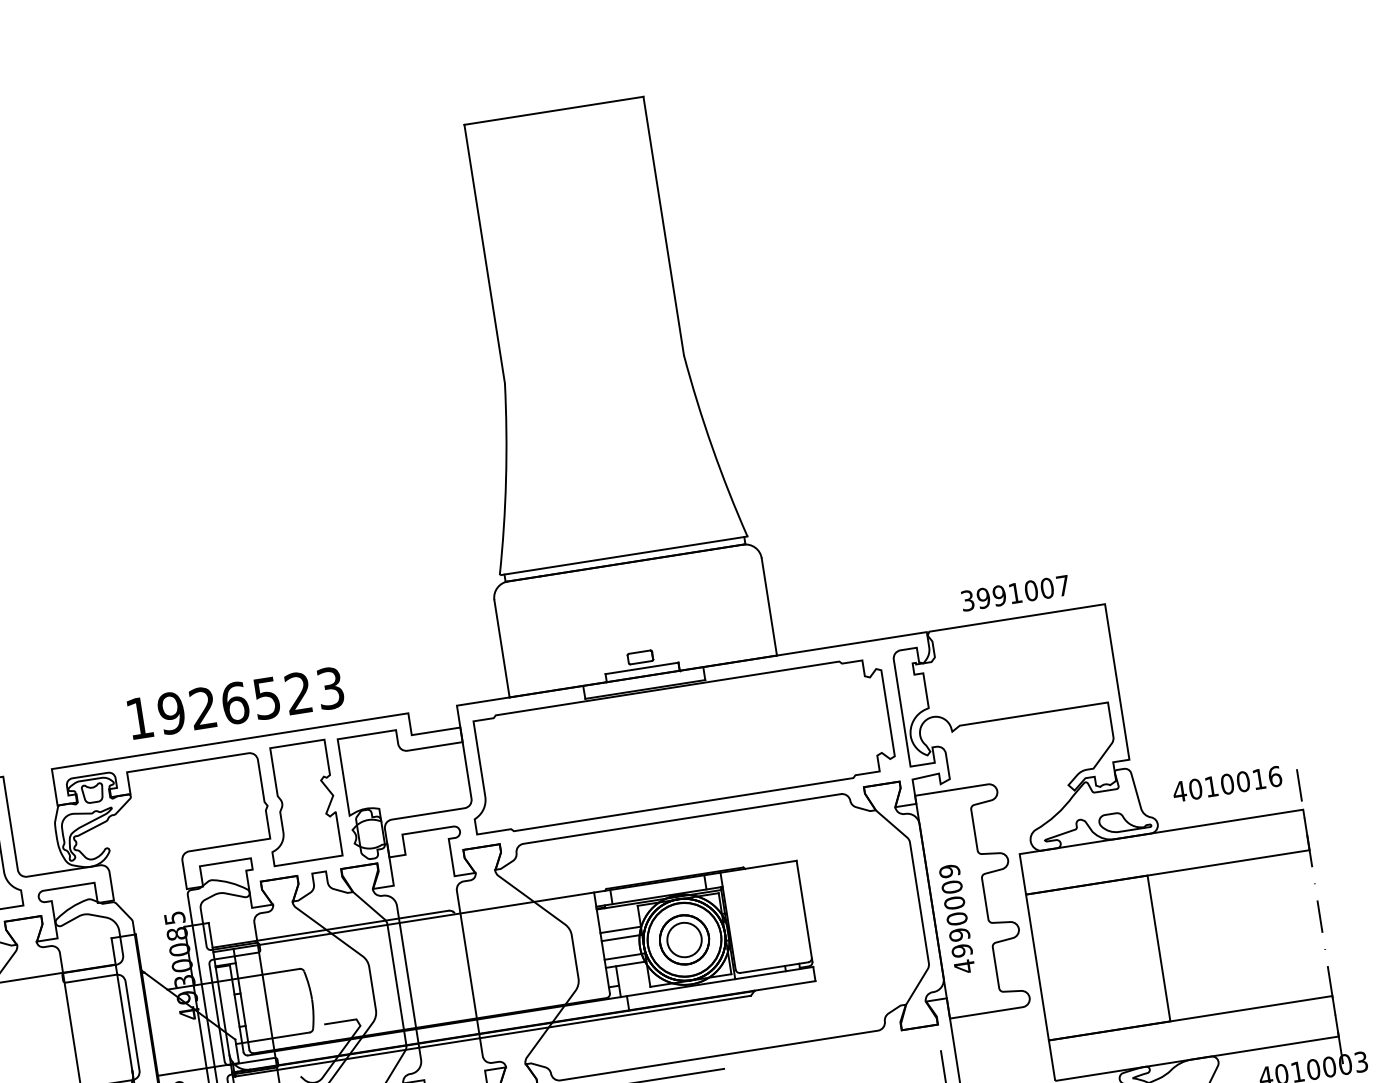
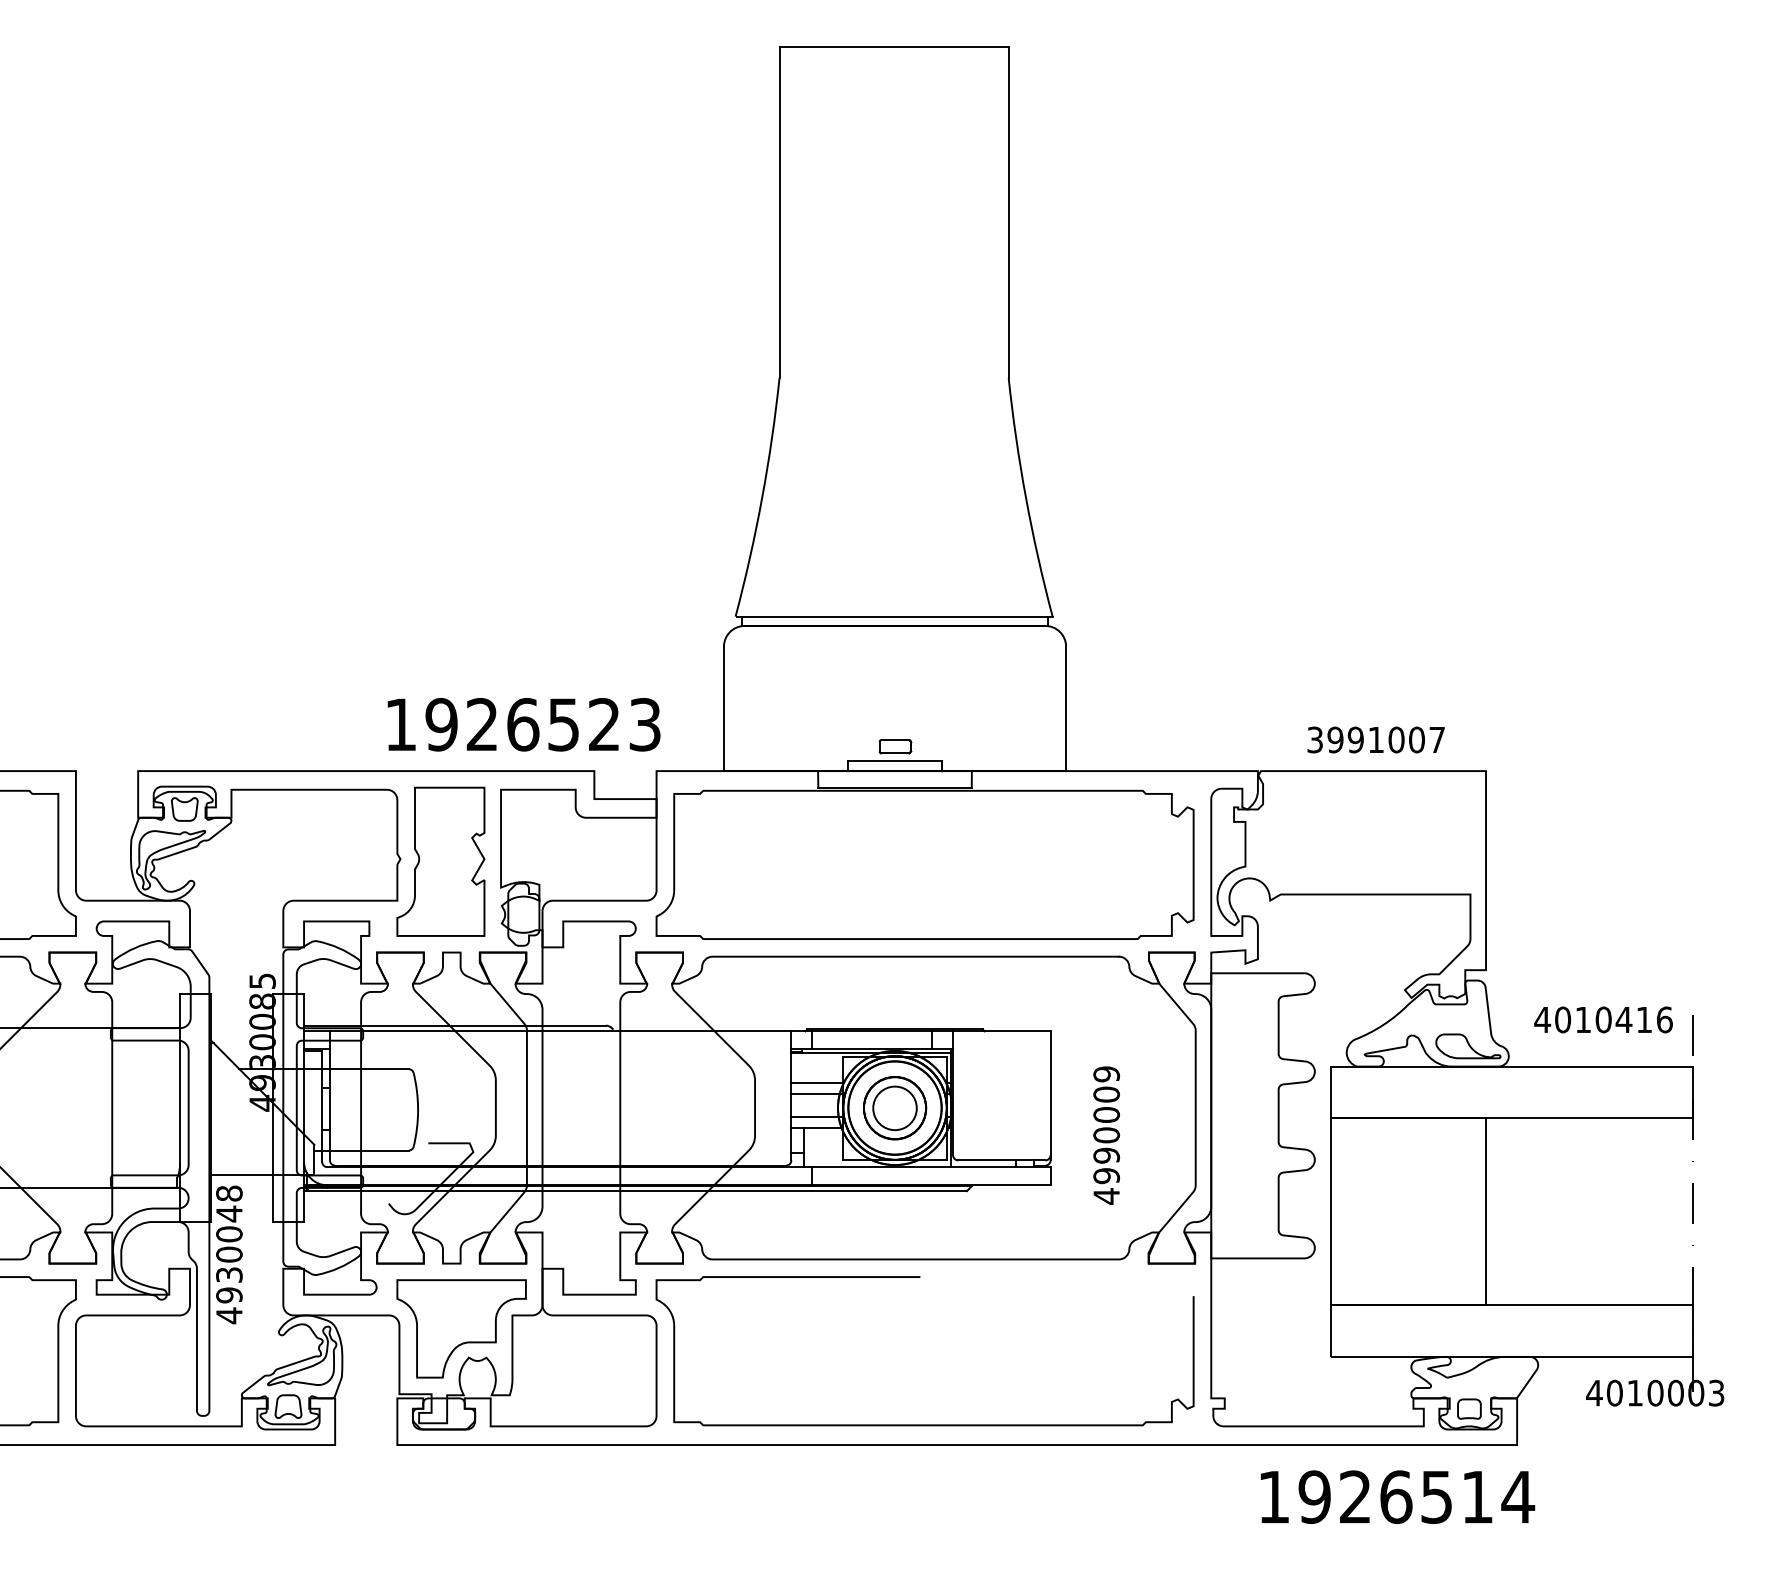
text: (235, 703) -> (523, 724), moved
text: (1242, 781) -> (1623, 1019), 4010016 -> 4010416
text: (957, 919) -> (1106, 1135), moved

